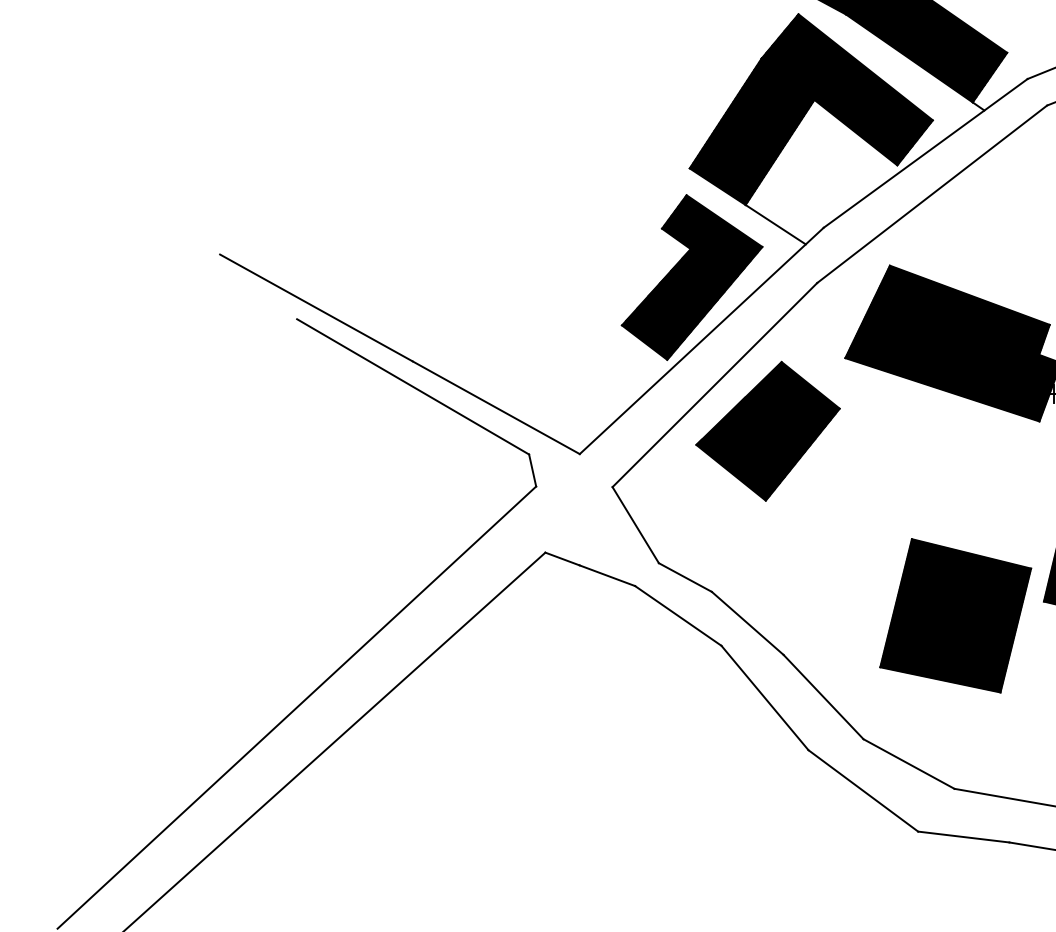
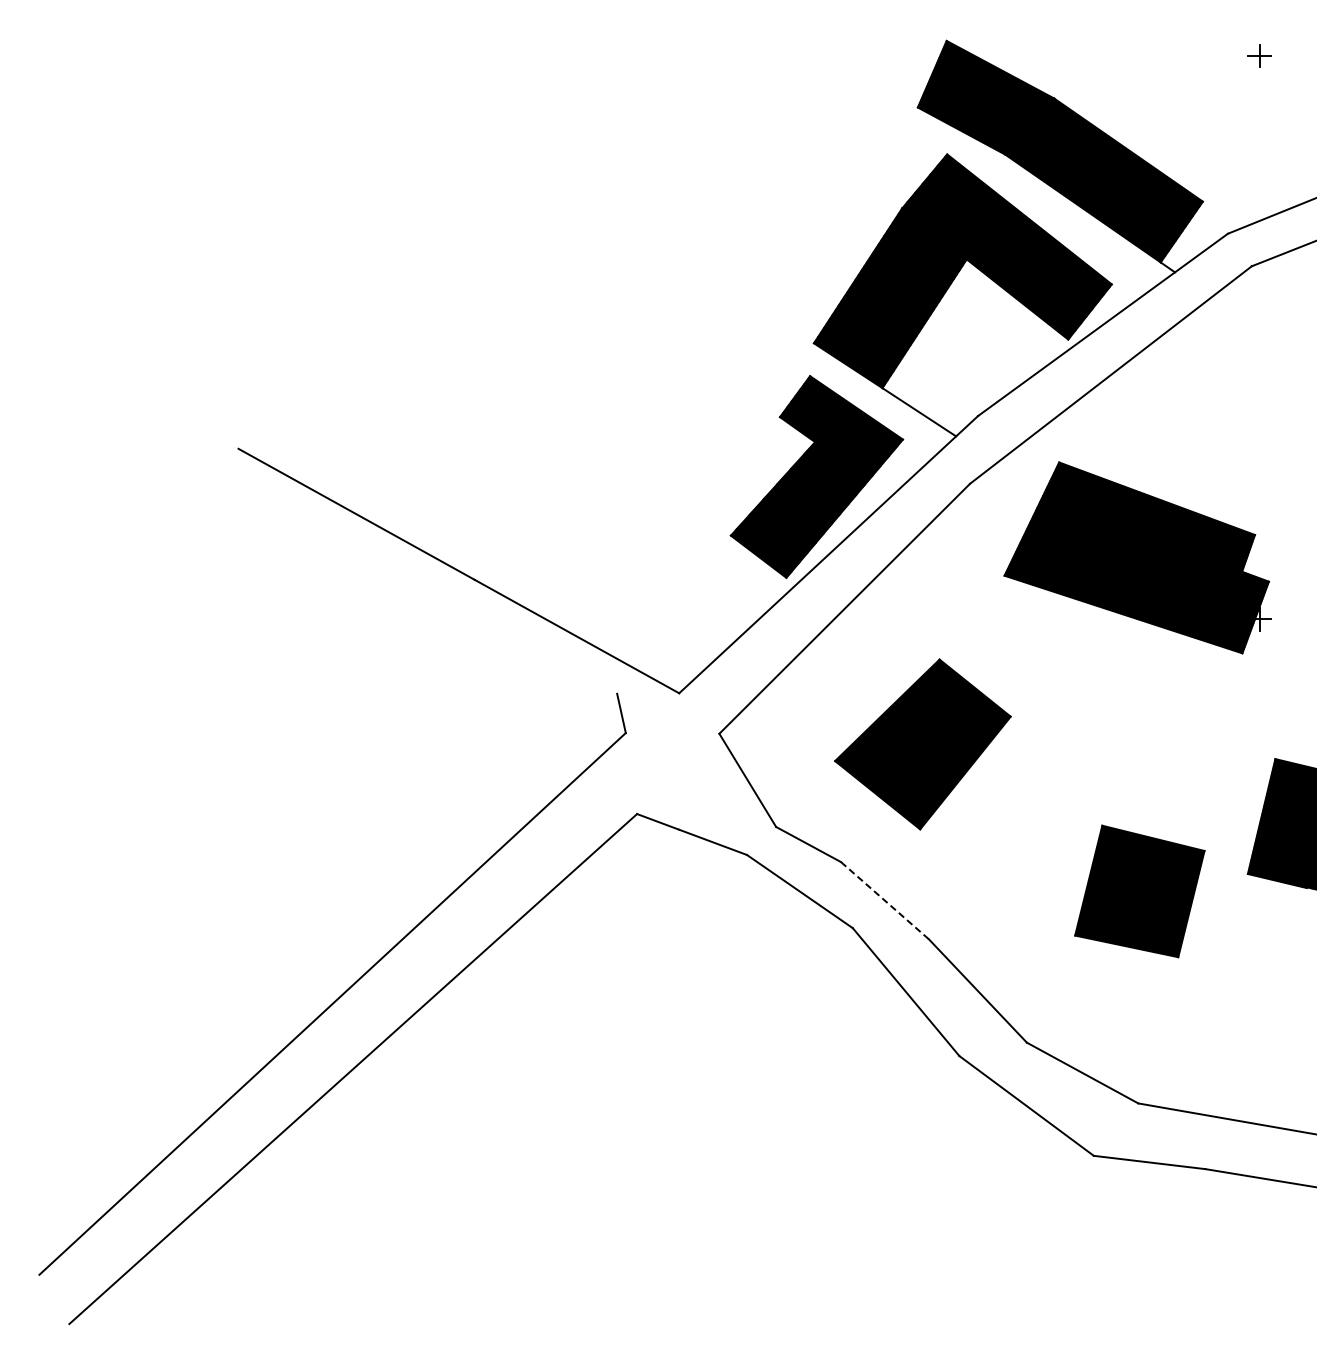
line: (412, 386) -> (474, 610), removed
part: (767, 431) -> (922, 744), moved
part: (955, 615) -> (1139, 891), size x0.7
line: (747, 623) -> (884, 900), solid -> dashed

